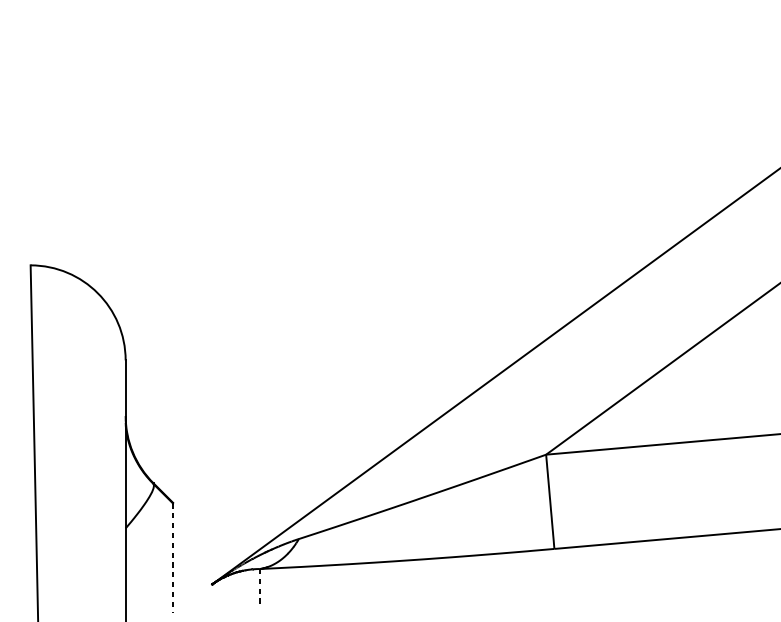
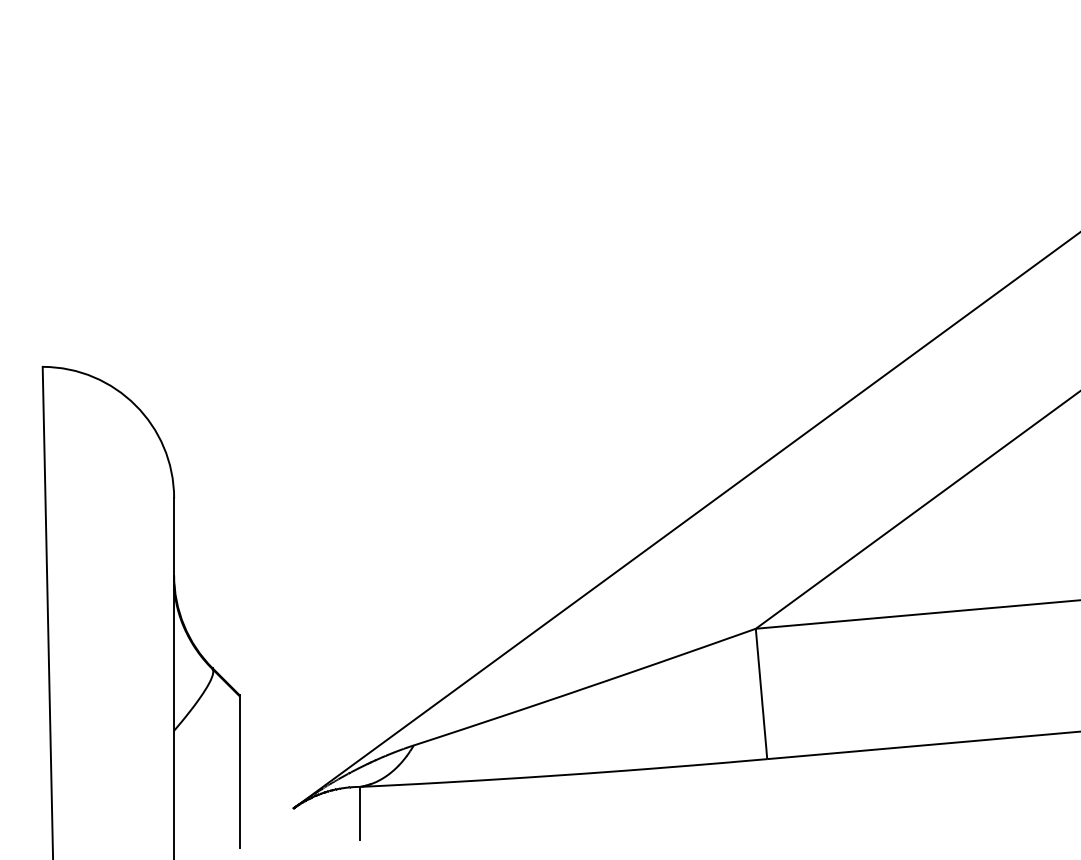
line: (172, 558) -> (239, 772), dashed -> solid
line: (259, 588) -> (359, 813), dashed -> solid

